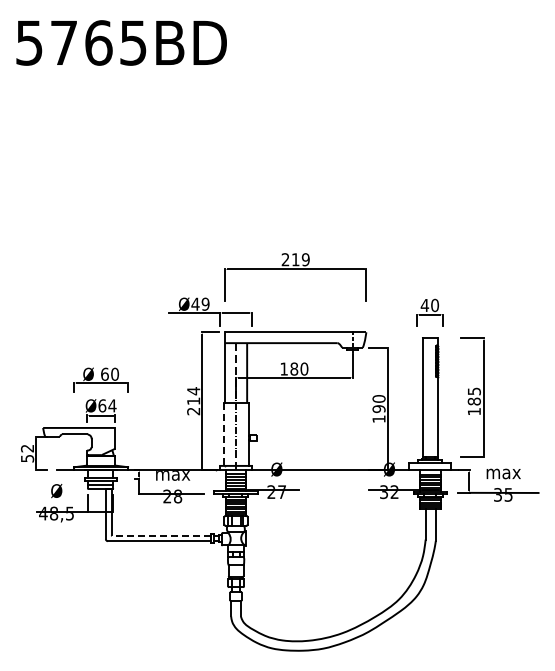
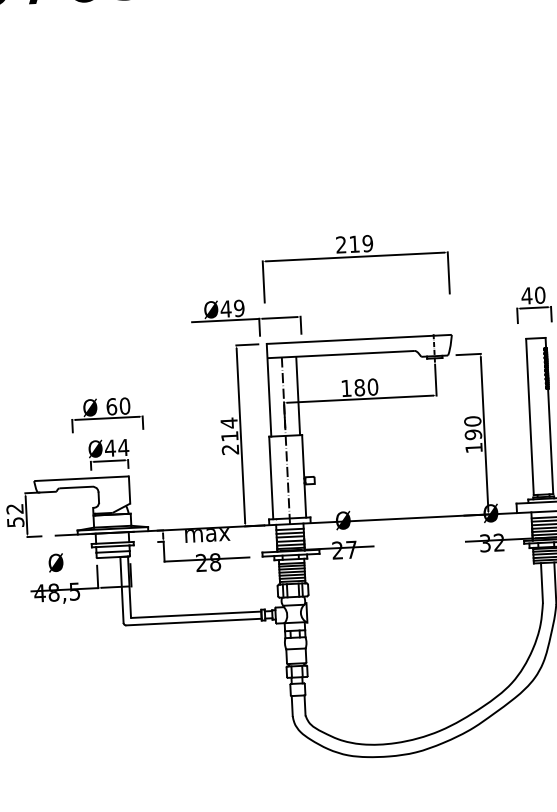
text: (102, 405) -> (110, 447), Ø64 -> Ø44
line: (223, 434) -> (271, 478), dashed -> solid
line: (161, 535) -> (196, 614), dashed -> solid

